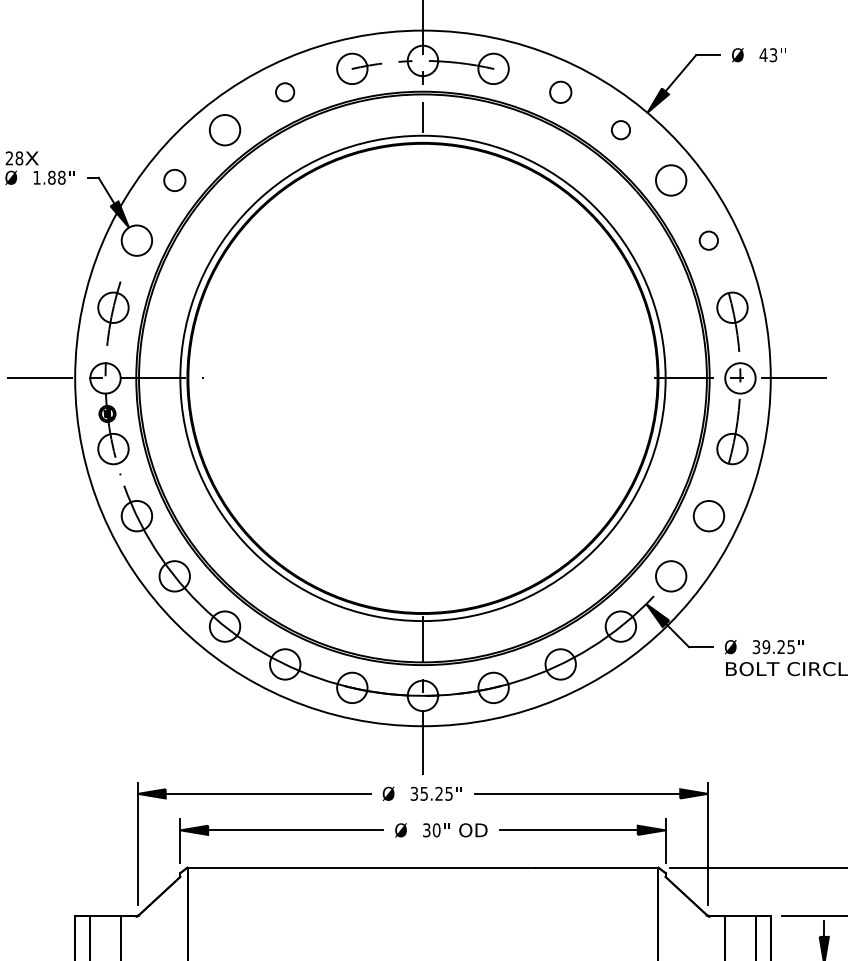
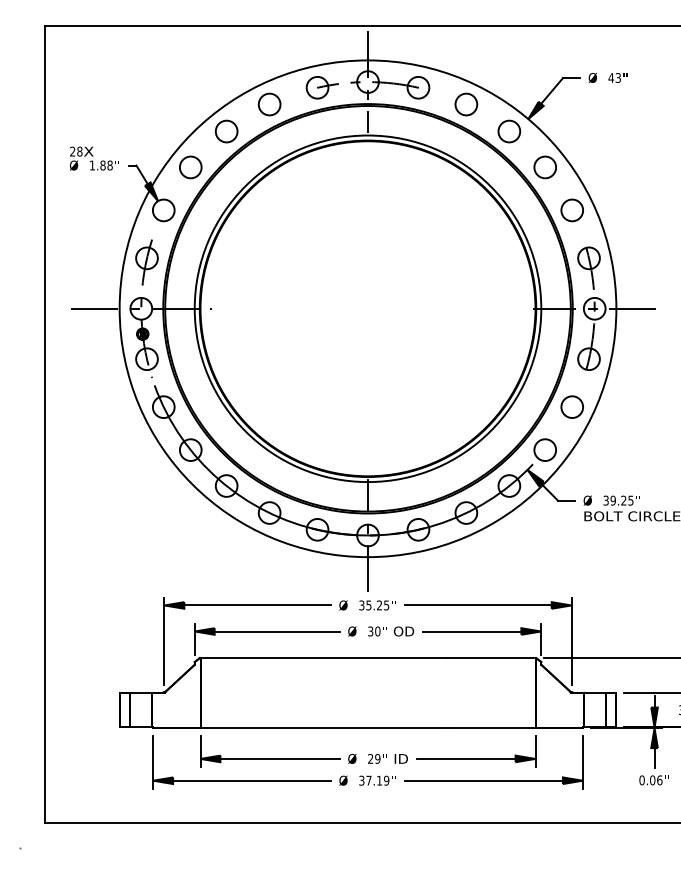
circle: (285, 92) -> (269, 104), size x1.67
circle: (560, 92) -> (466, 104), size x1.43
circle: (621, 130) -> (509, 131), size x1.67
circle: (174, 180) -> (190, 167), size x1.43
circle: (707, 240) -> (571, 210), size x1.67

